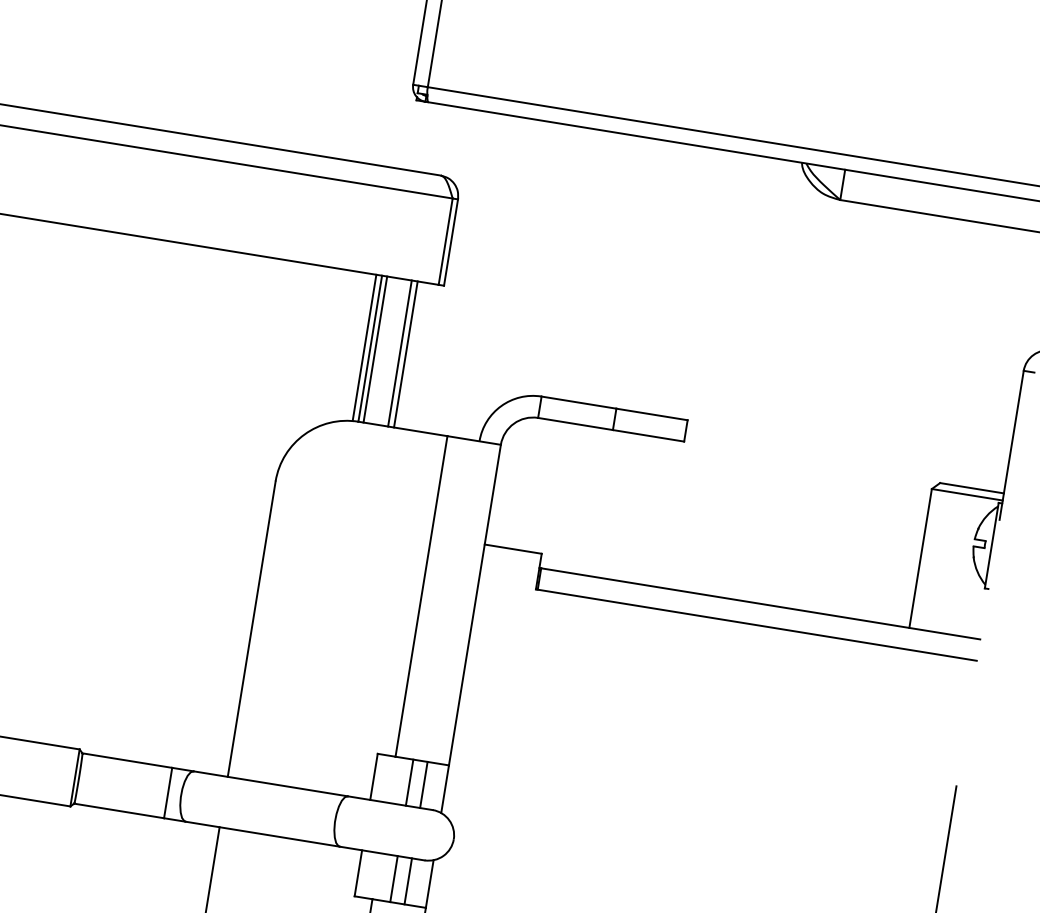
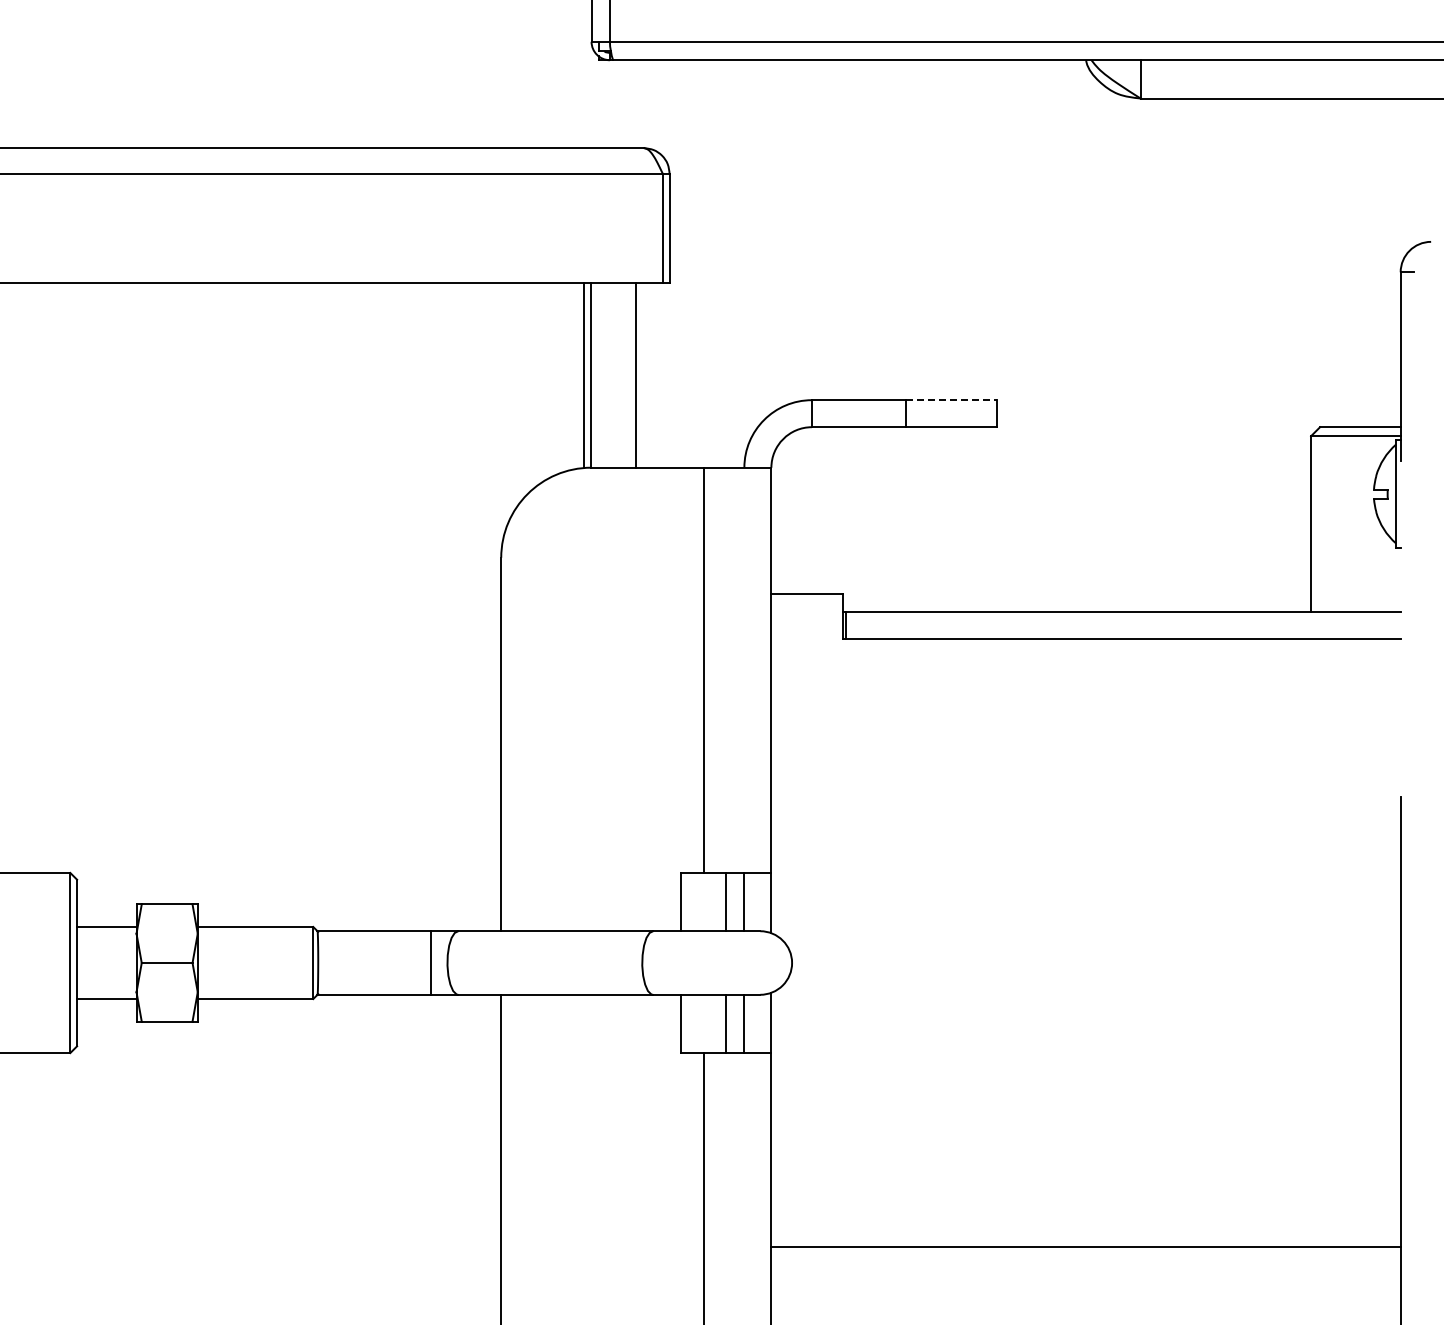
line: (375, 349) -> (597, 375), removed
line: (399, 353) -> (628, 375), removed
line: (651, 414) -> (951, 400), solid -> dashed

